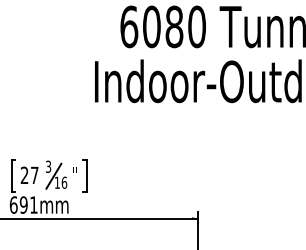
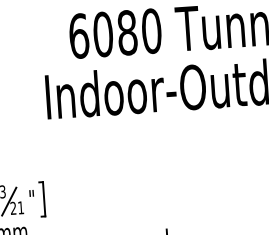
text: (60, 182) -> (16, 207), 16 -> 21

